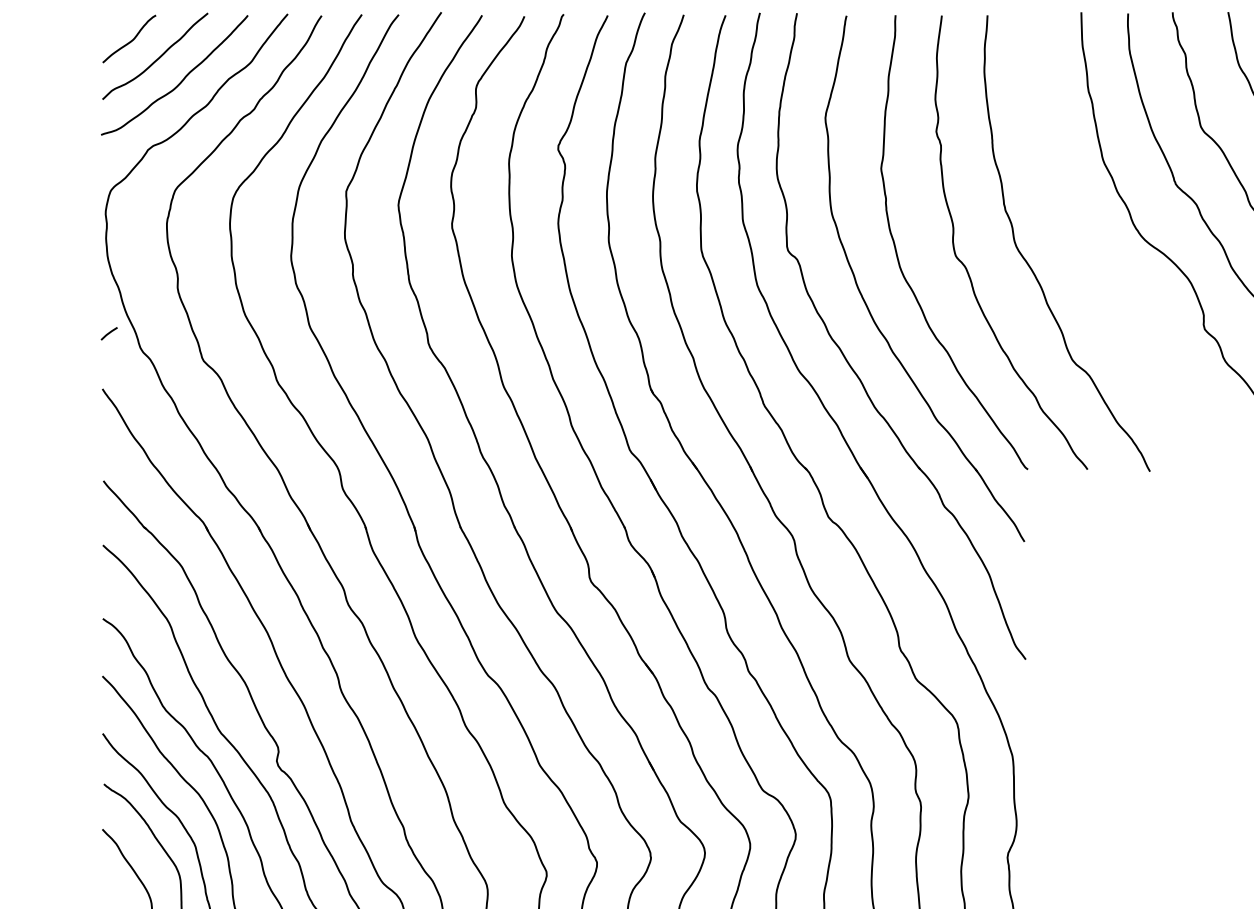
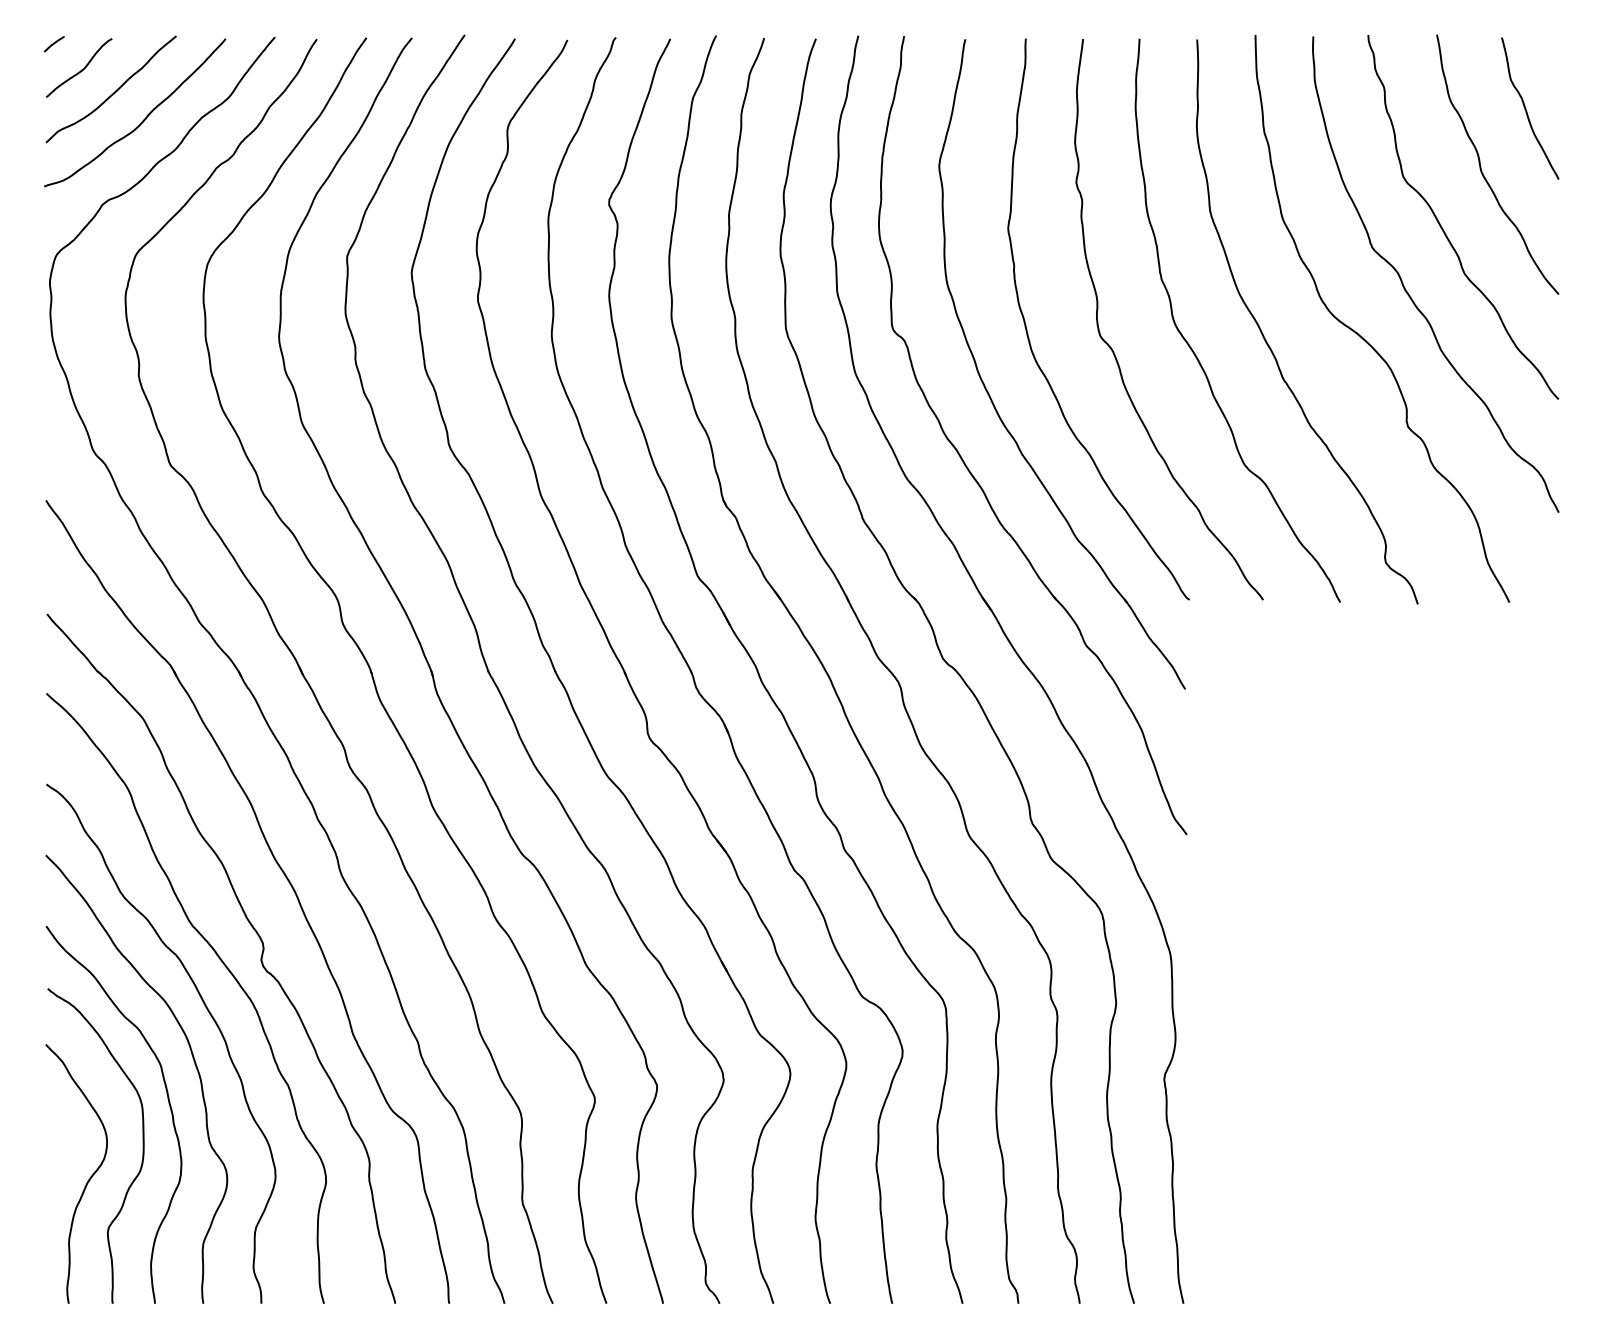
curve: (1091, 261) -> (1268, 343), added
line: (109, 334) -> (54, 44), moved

